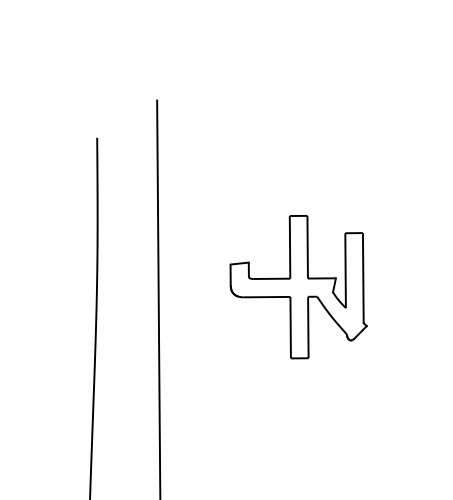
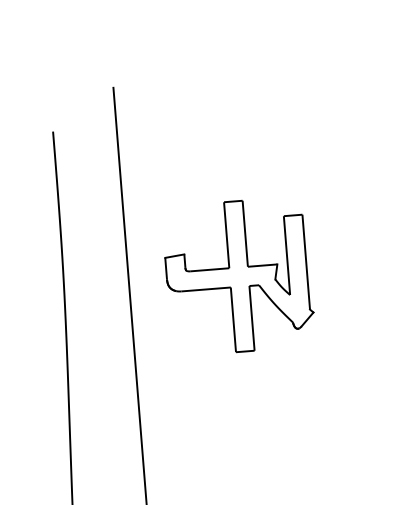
part: (298, 287) -> (238, 276), moved

